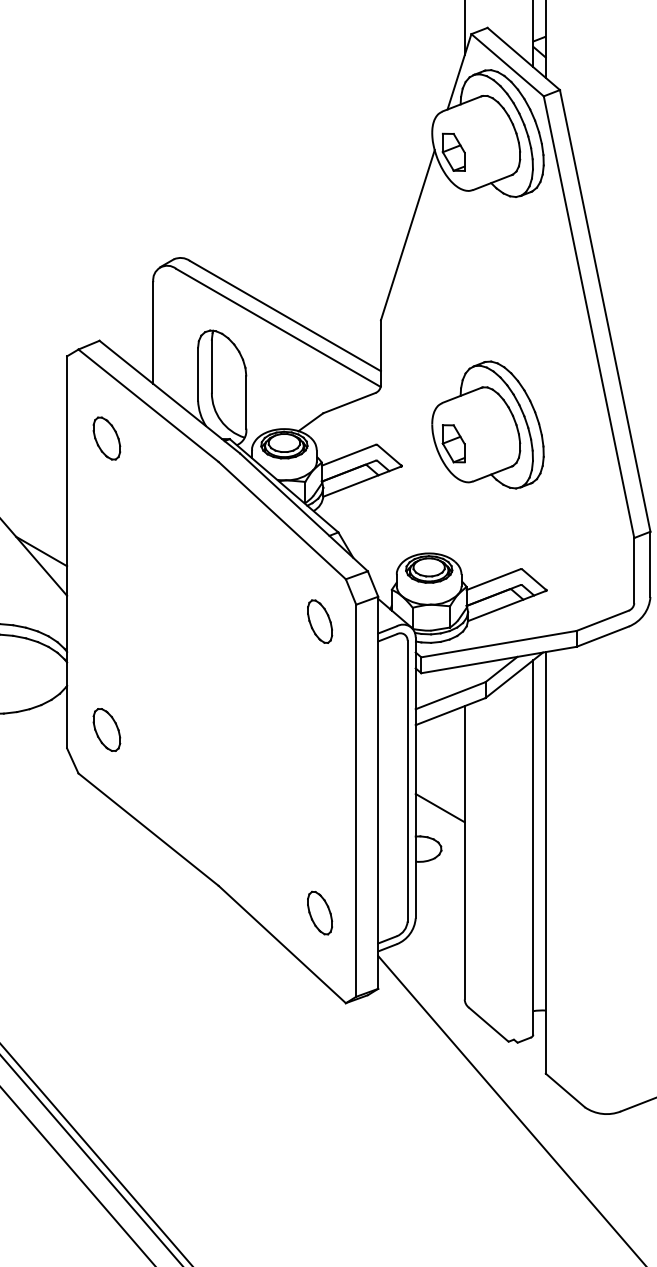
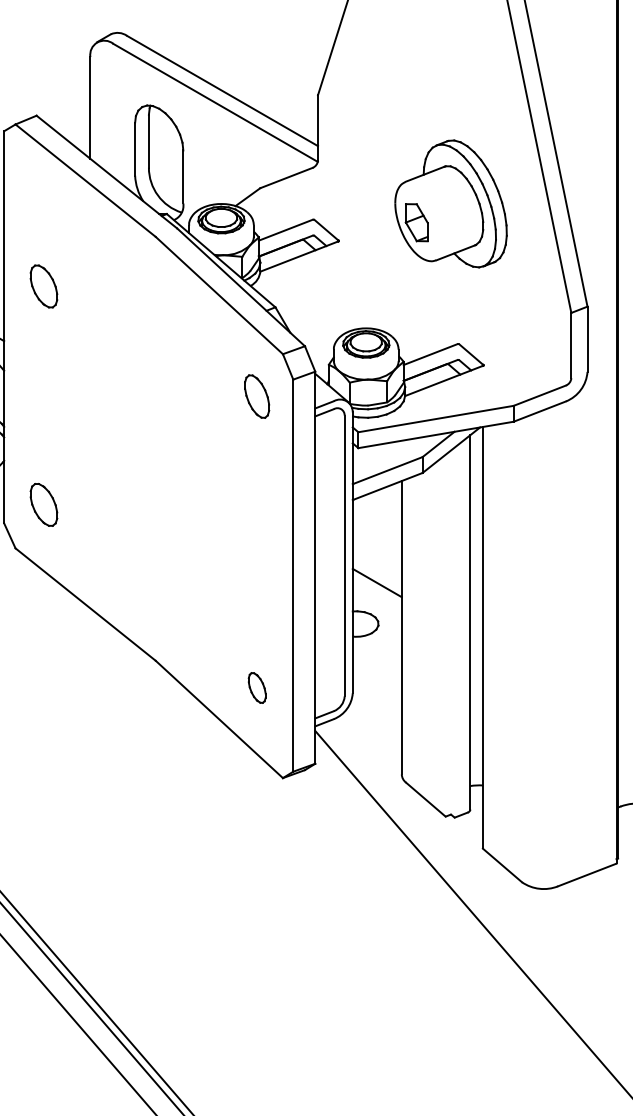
part: (487, 424) -> (450, 203), moved
part: (106, 438) -> (43, 286), moved
part: (320, 912) -> (257, 687), size x0.7

